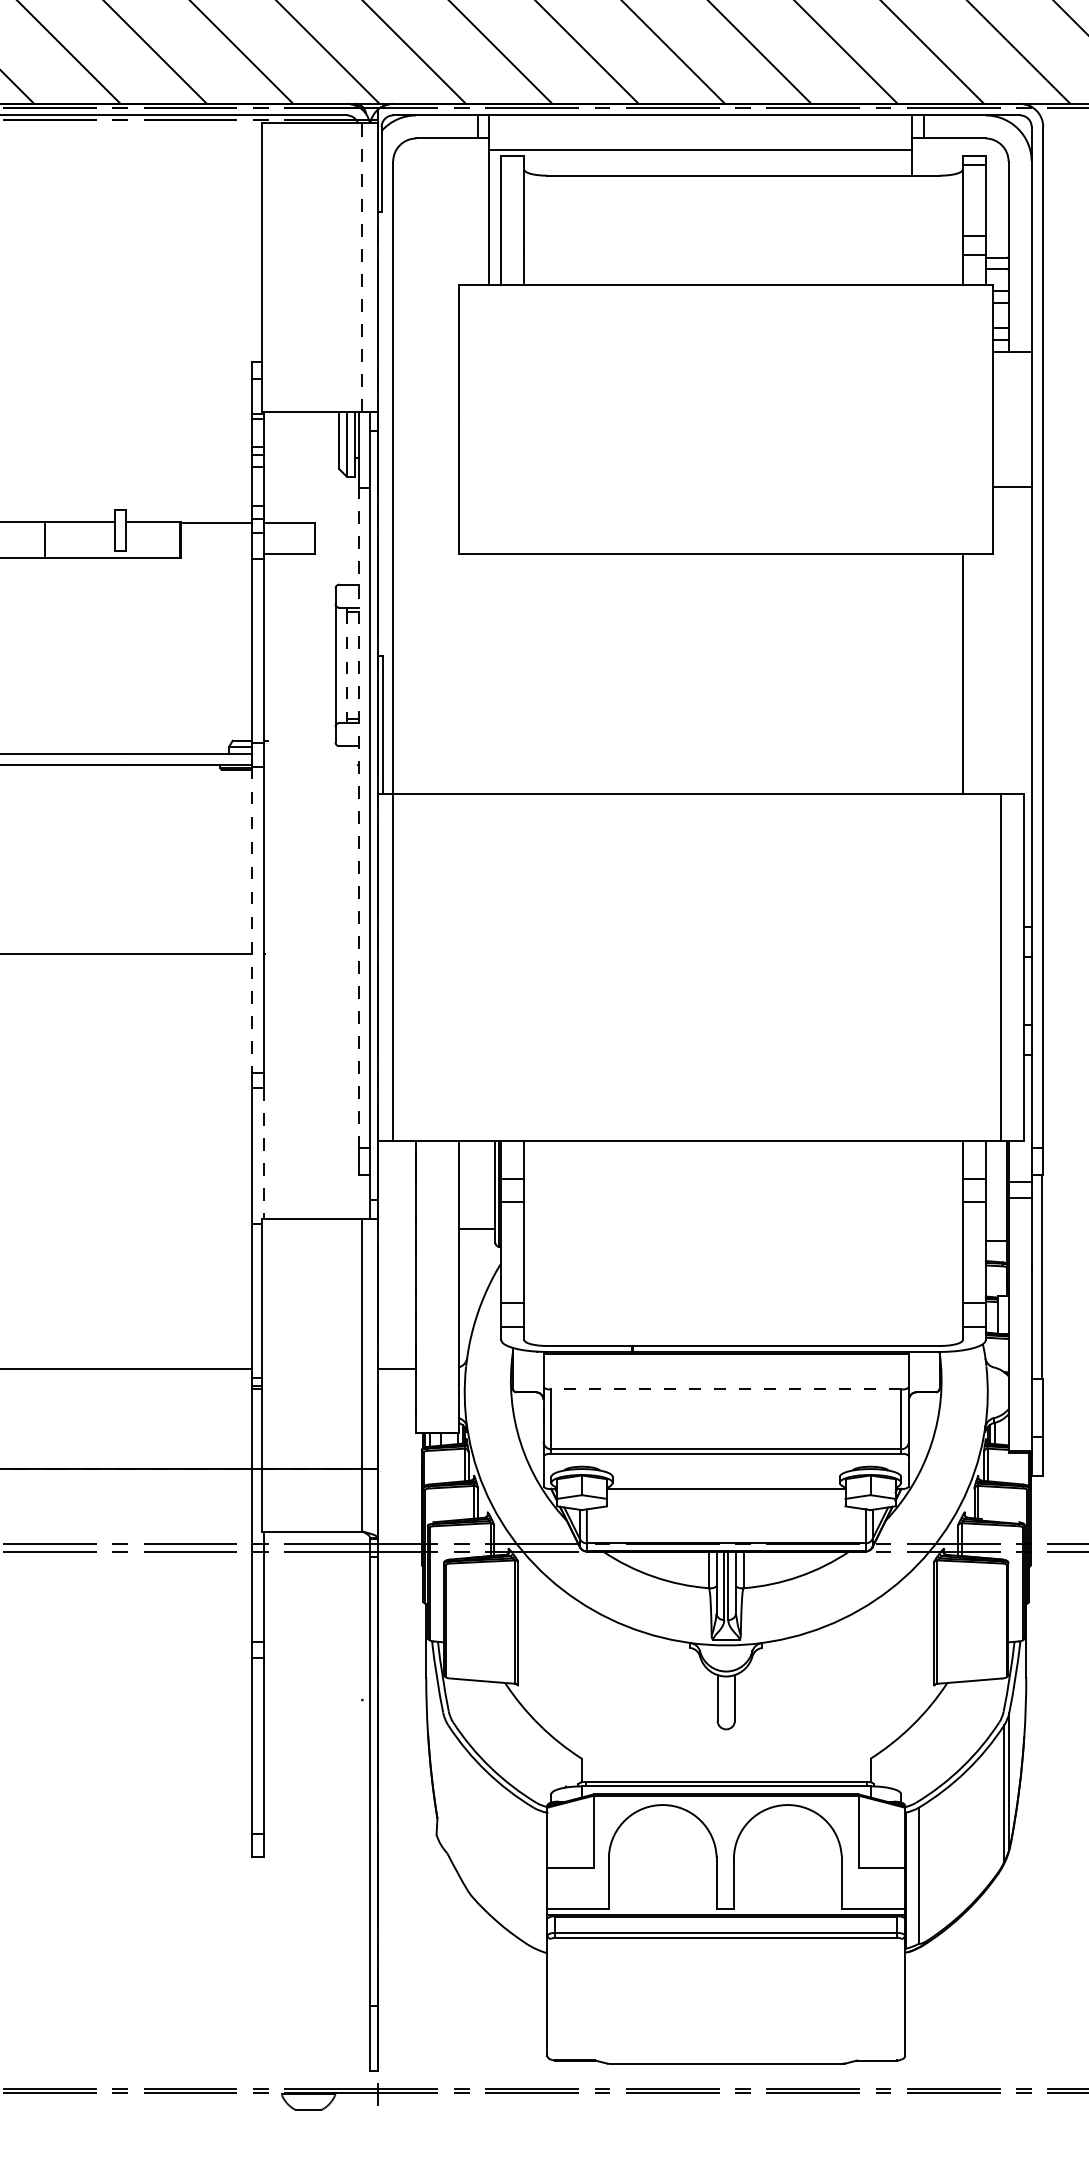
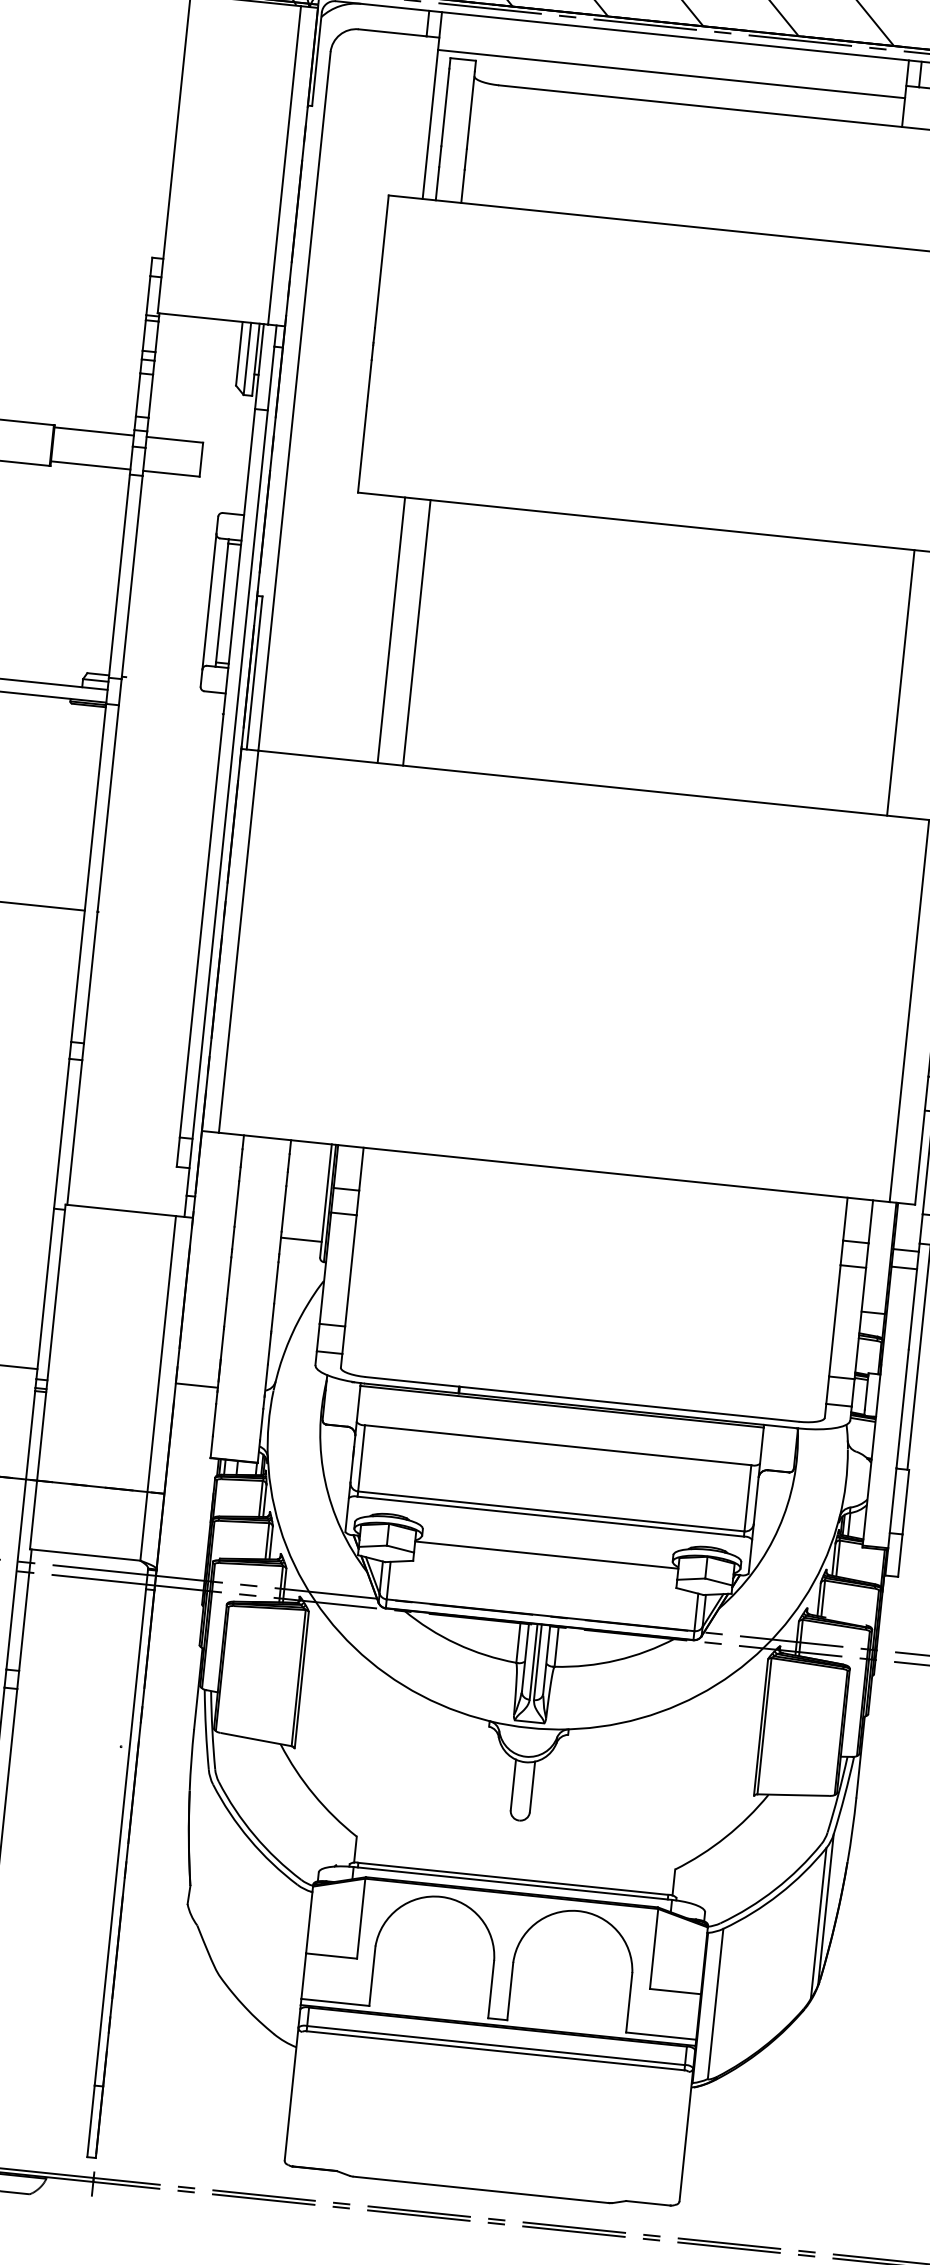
line: (362, 266) -> (284, 164), dashed -> solid
line: (216, 554) -> (90, 465), added
line: (347, 665) -> (222, 603), dashed -> solid
line: (501, 673) -> (391, 629), added
line: (524, 673) -> (417, 632), added
line: (358, 818) -> (217, 773), dashed -> solid
line: (252, 920) -> (88, 873), dashed -> solid
line: (263, 1153) -> (74, 1132), dashed -> solid
line: (725, 1389) -> (557, 1445), dashed -> solid

